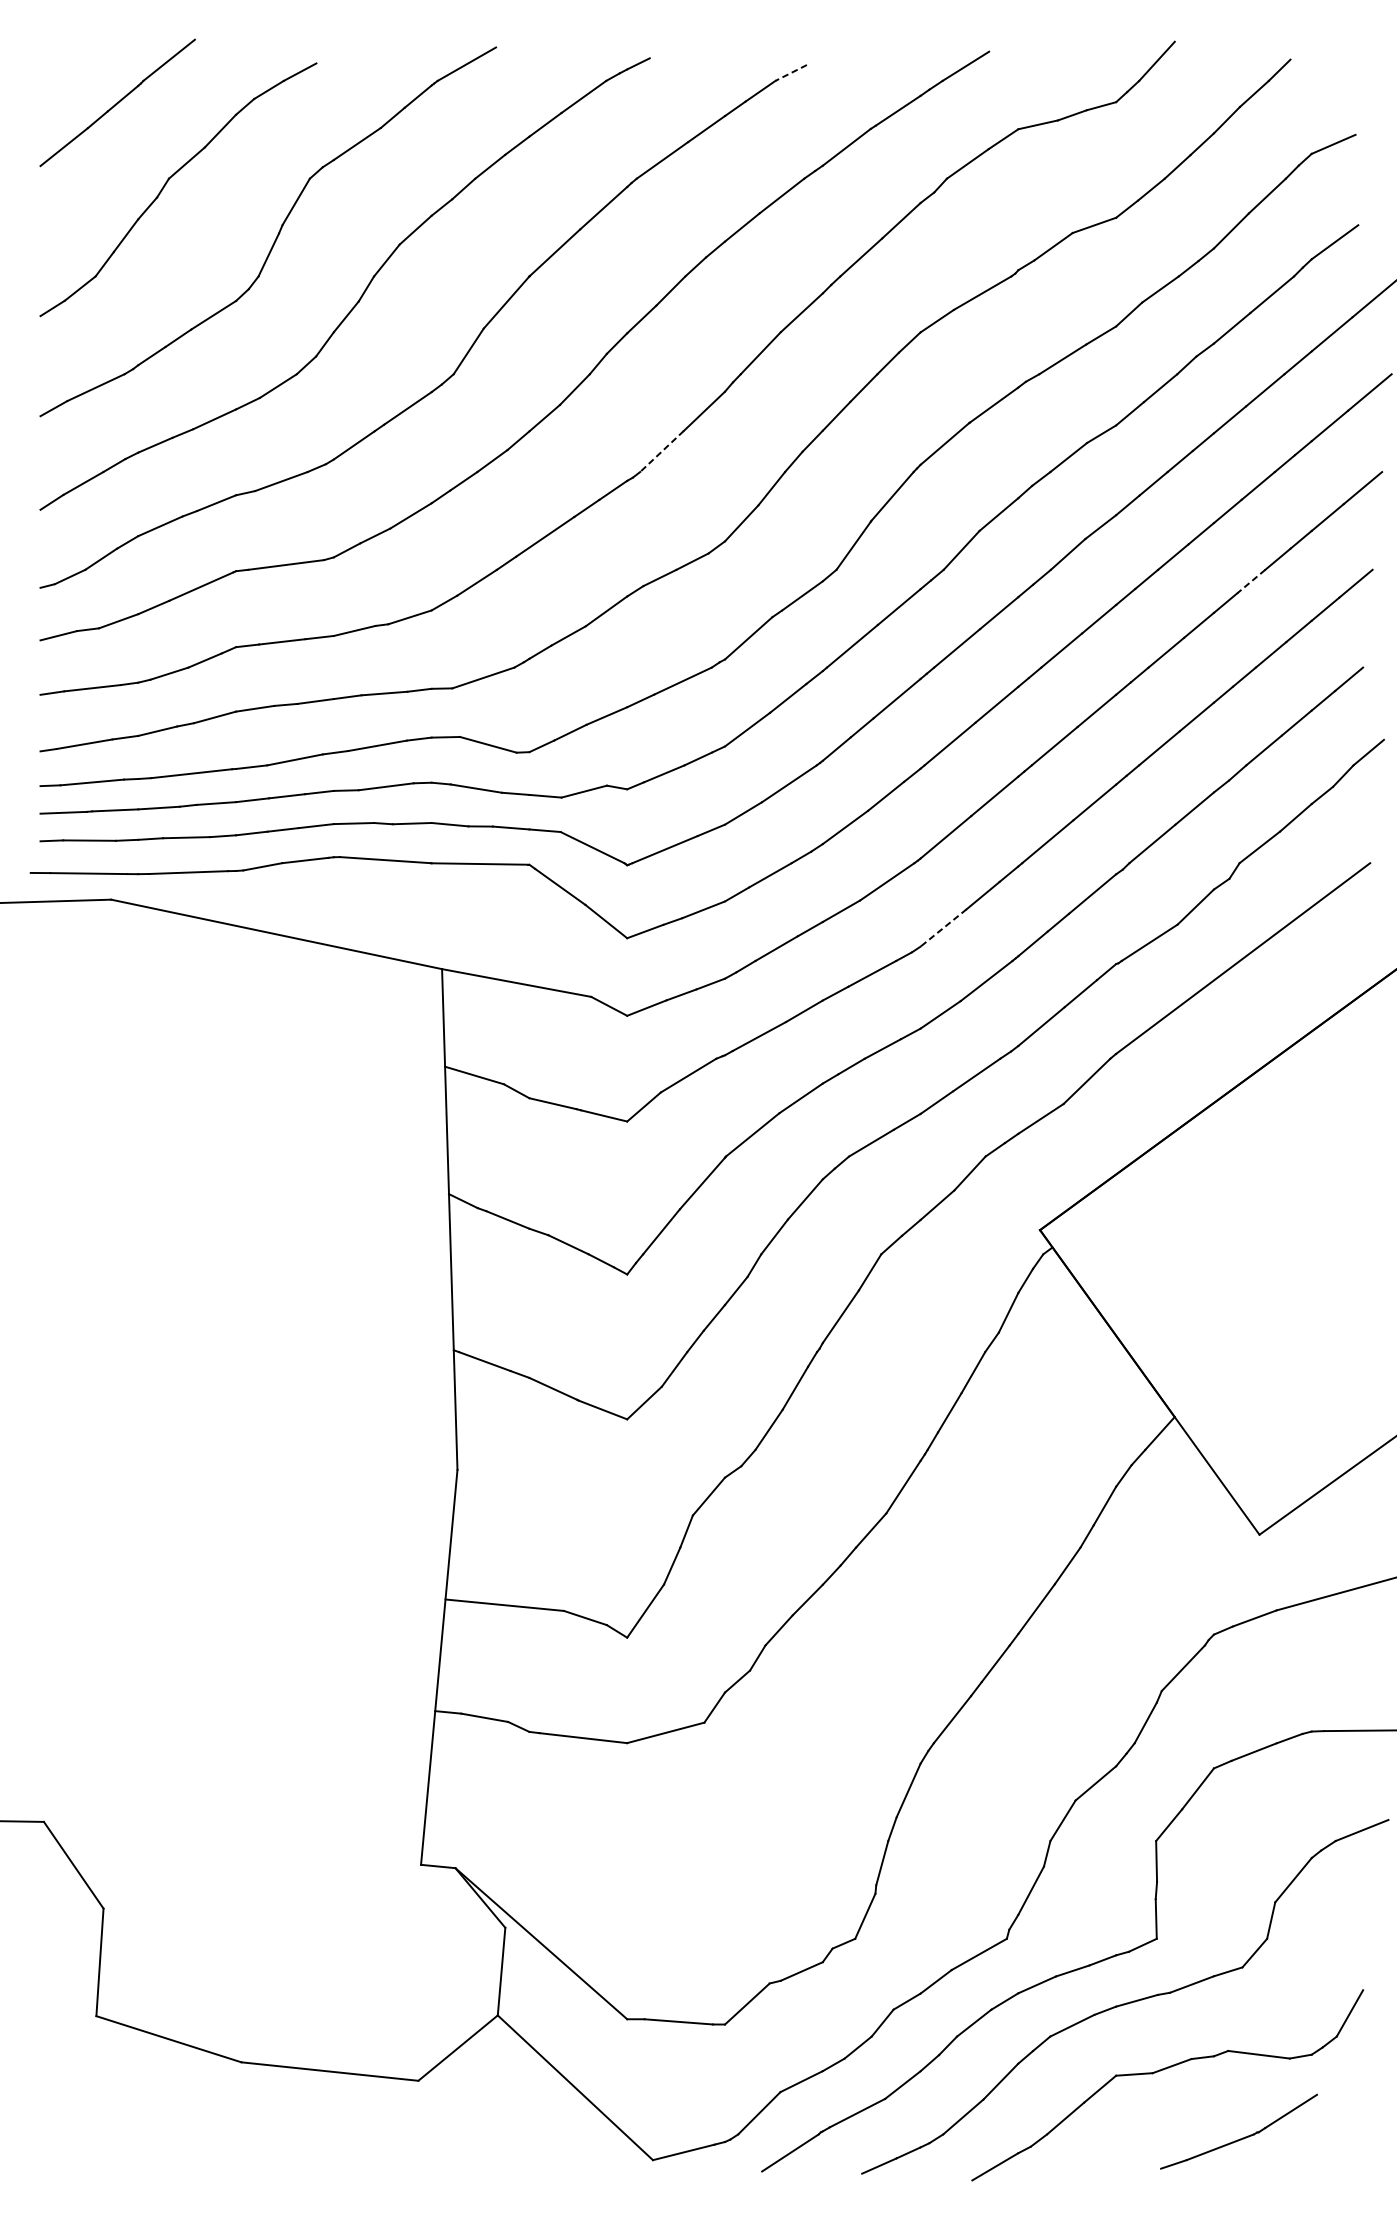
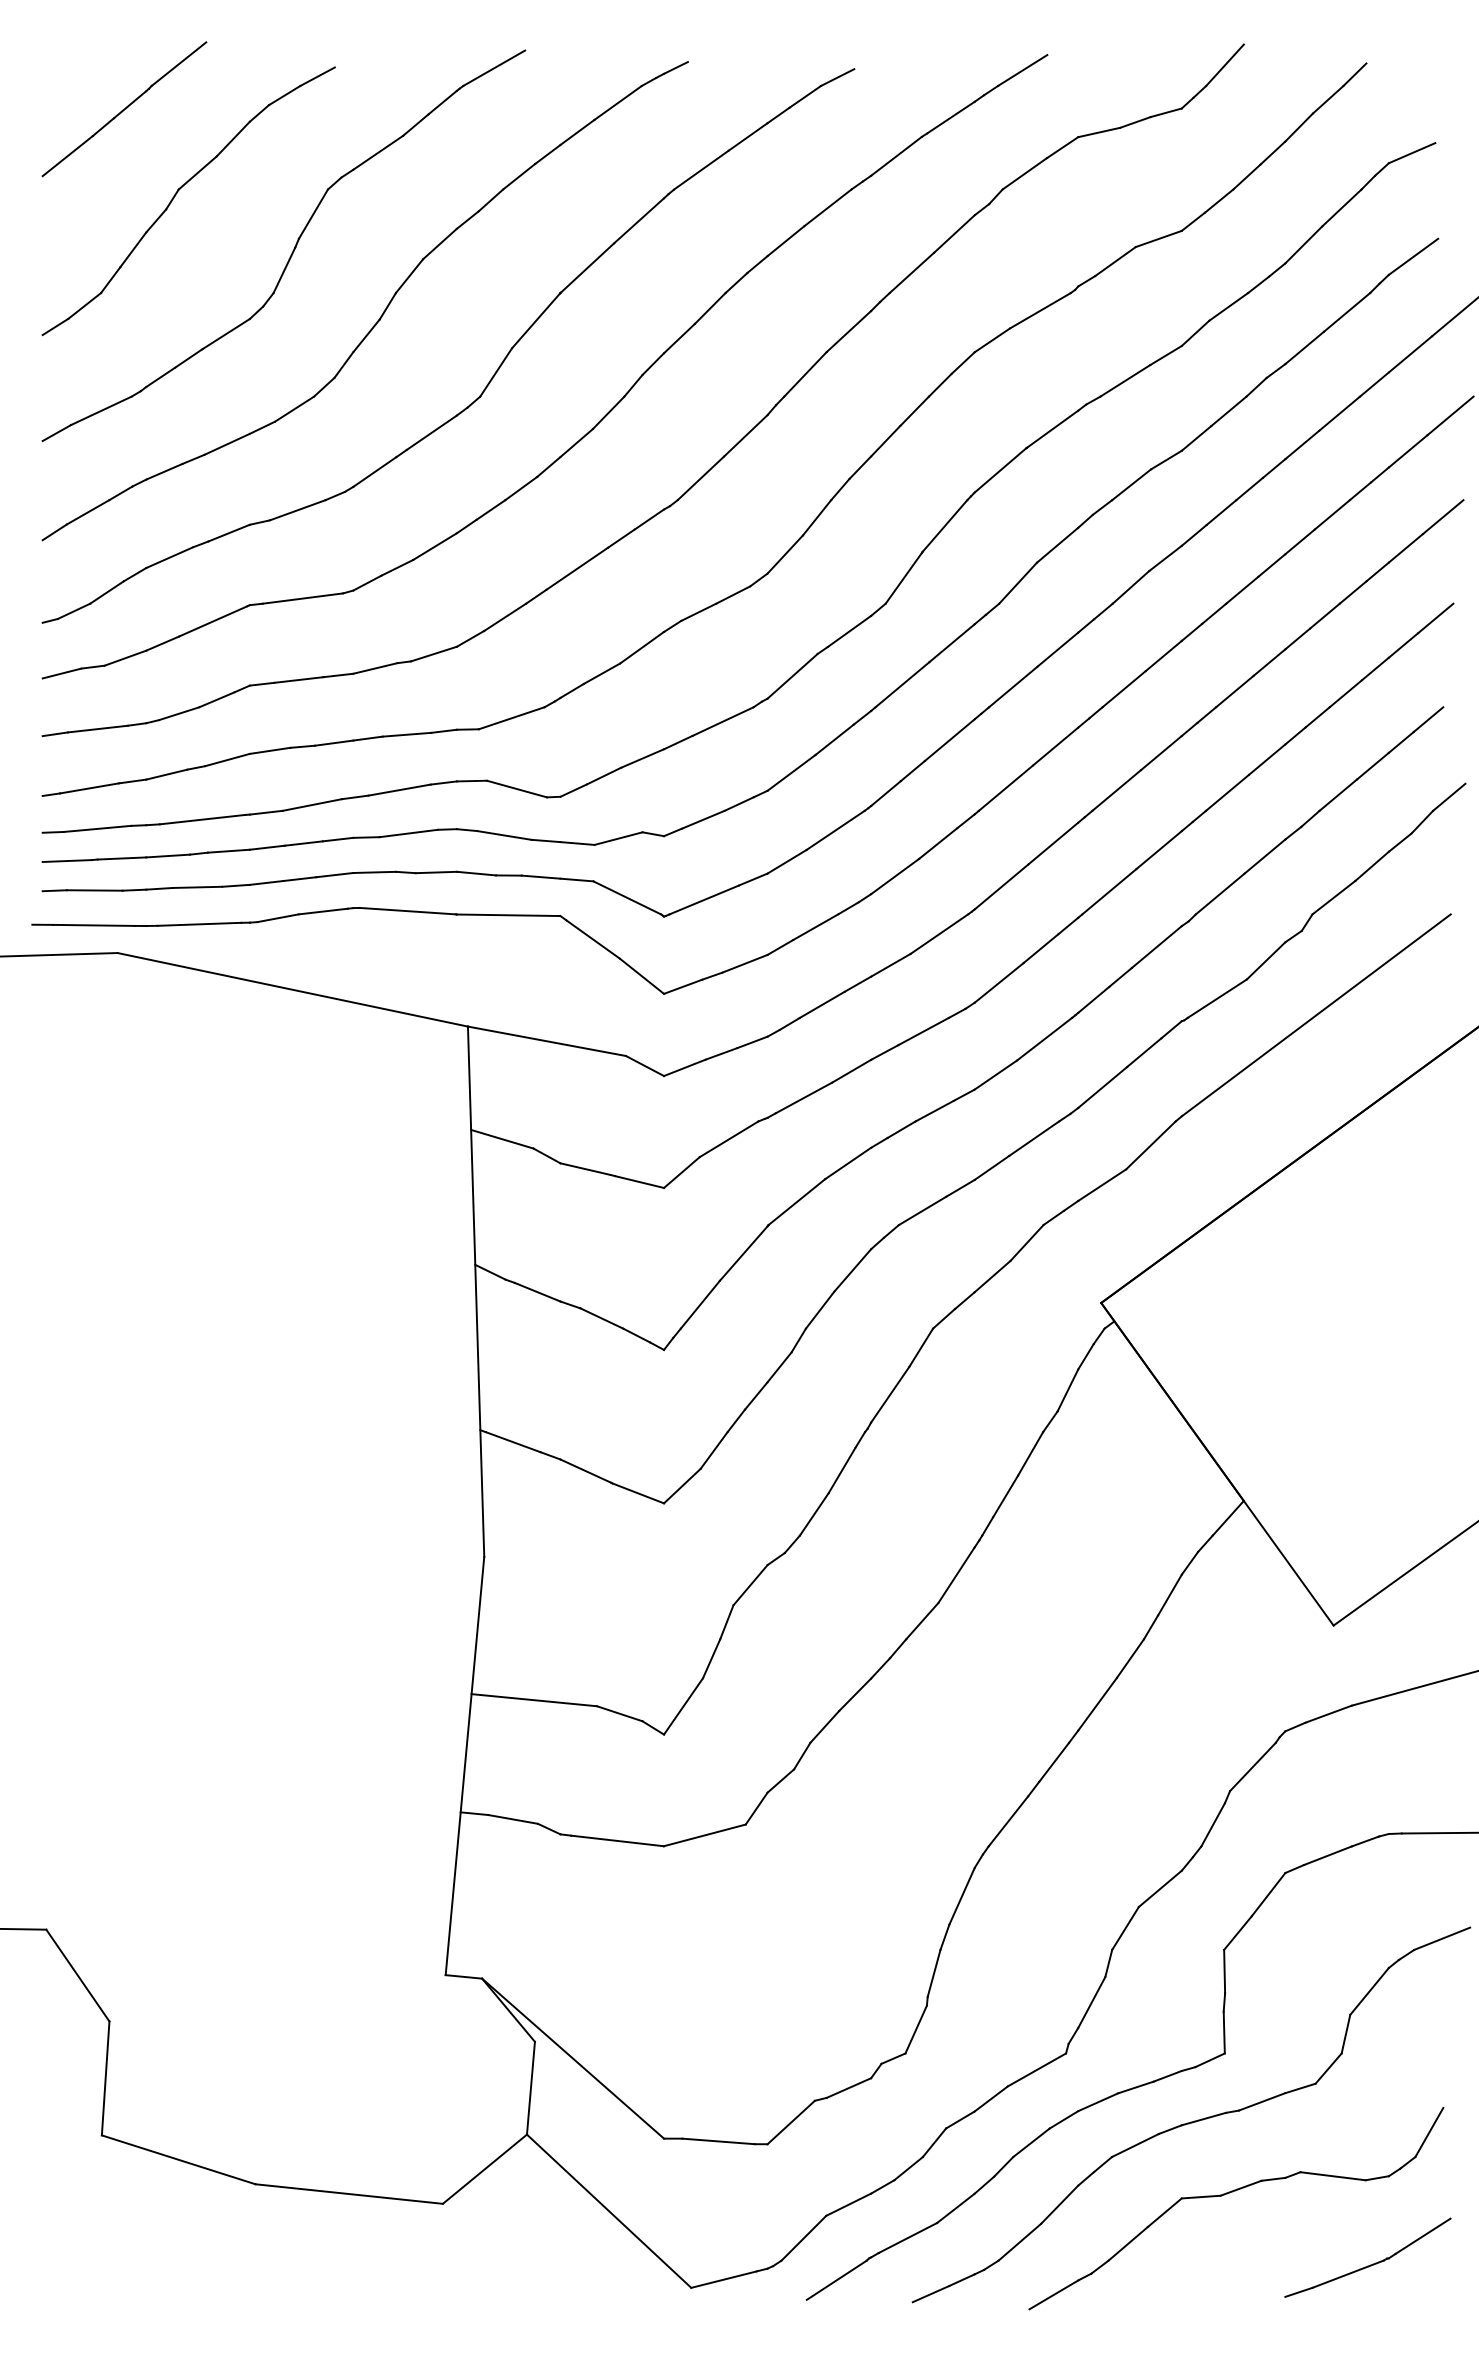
line: (791, 72) -> (837, 77), dashed -> solid
line: (661, 451) -> (700, 478), dashed -> solid
line: (1250, 581) -> (1324, 616), dashed -> solid
line: (943, 928) -> (998, 983), dashed -> solid
part: (1241, 2138) -> (1370, 2264), moved

